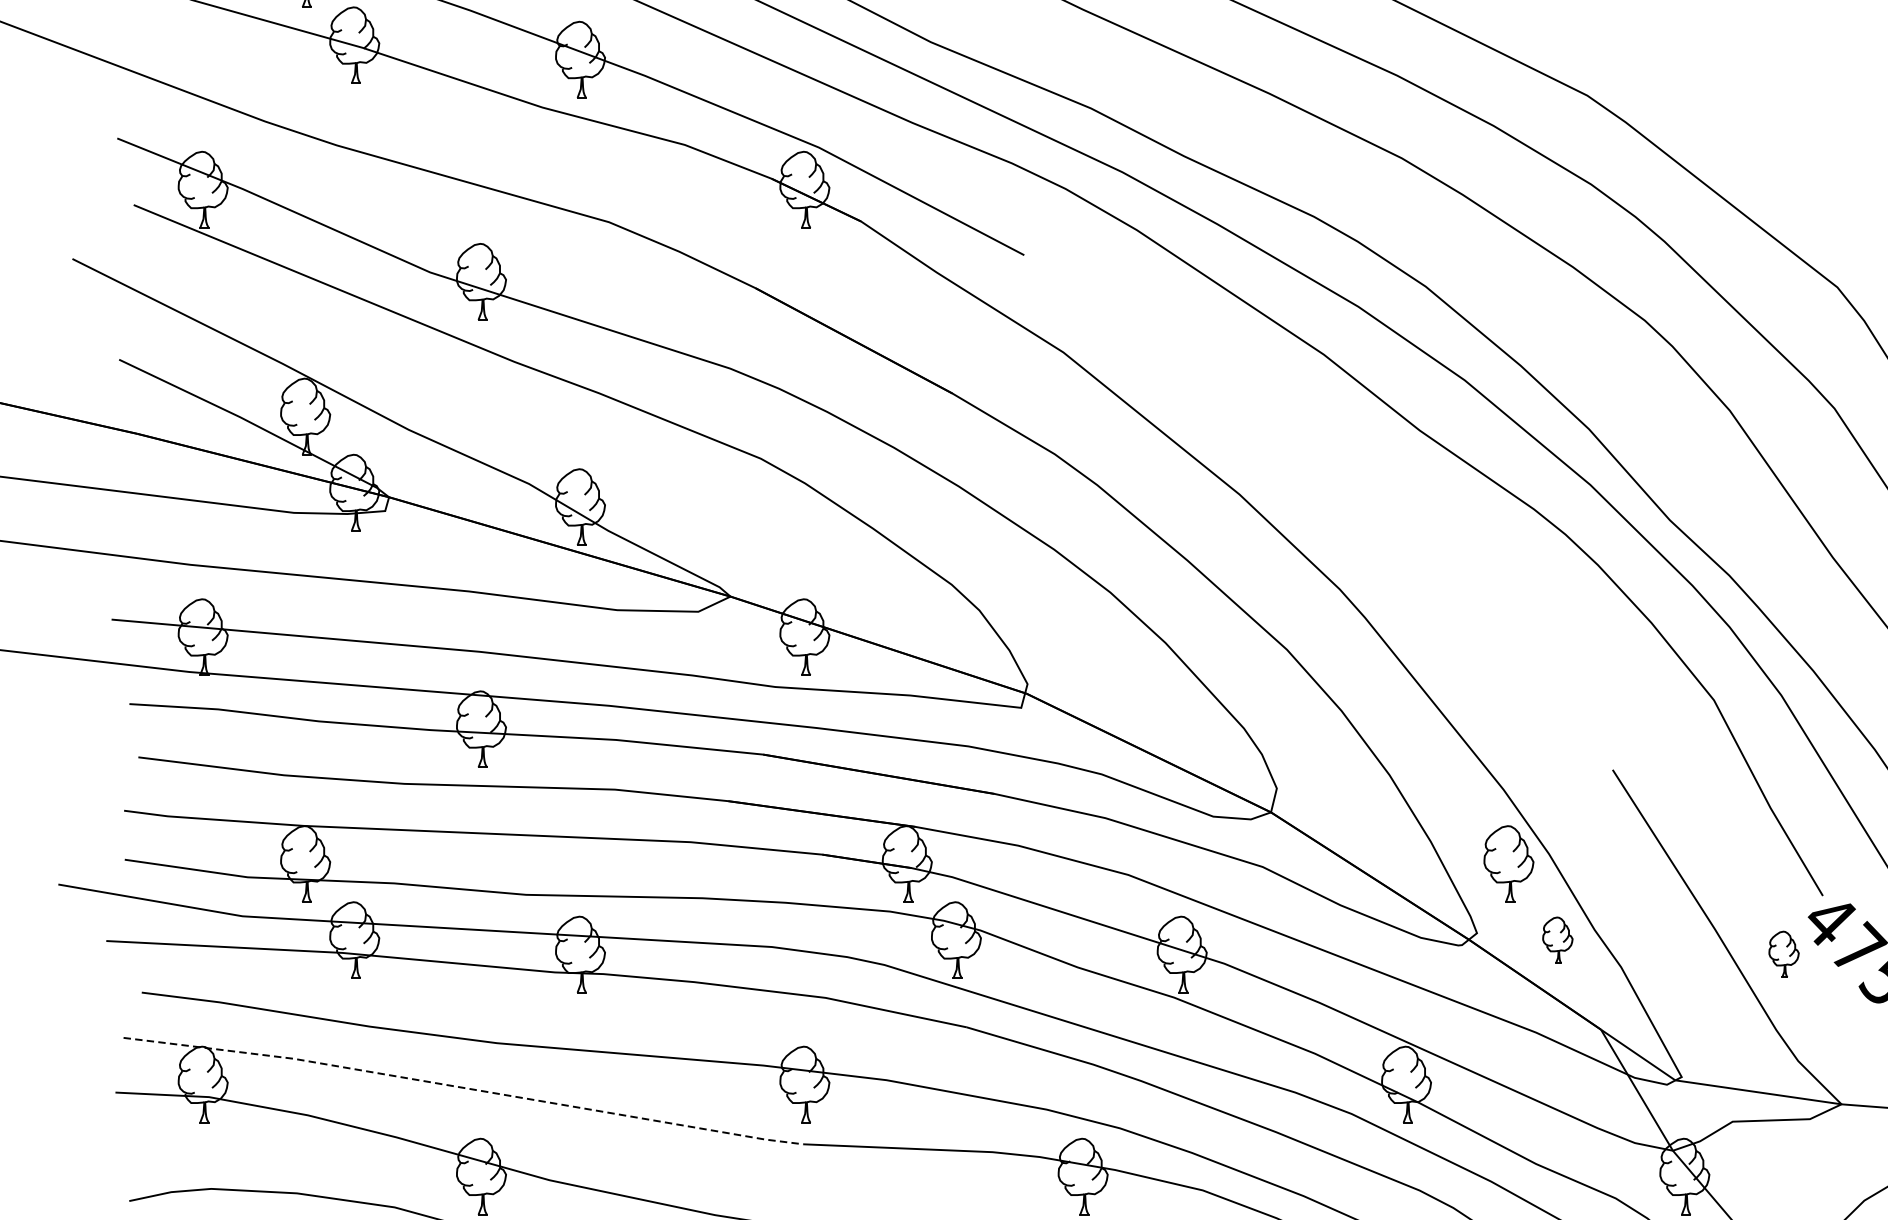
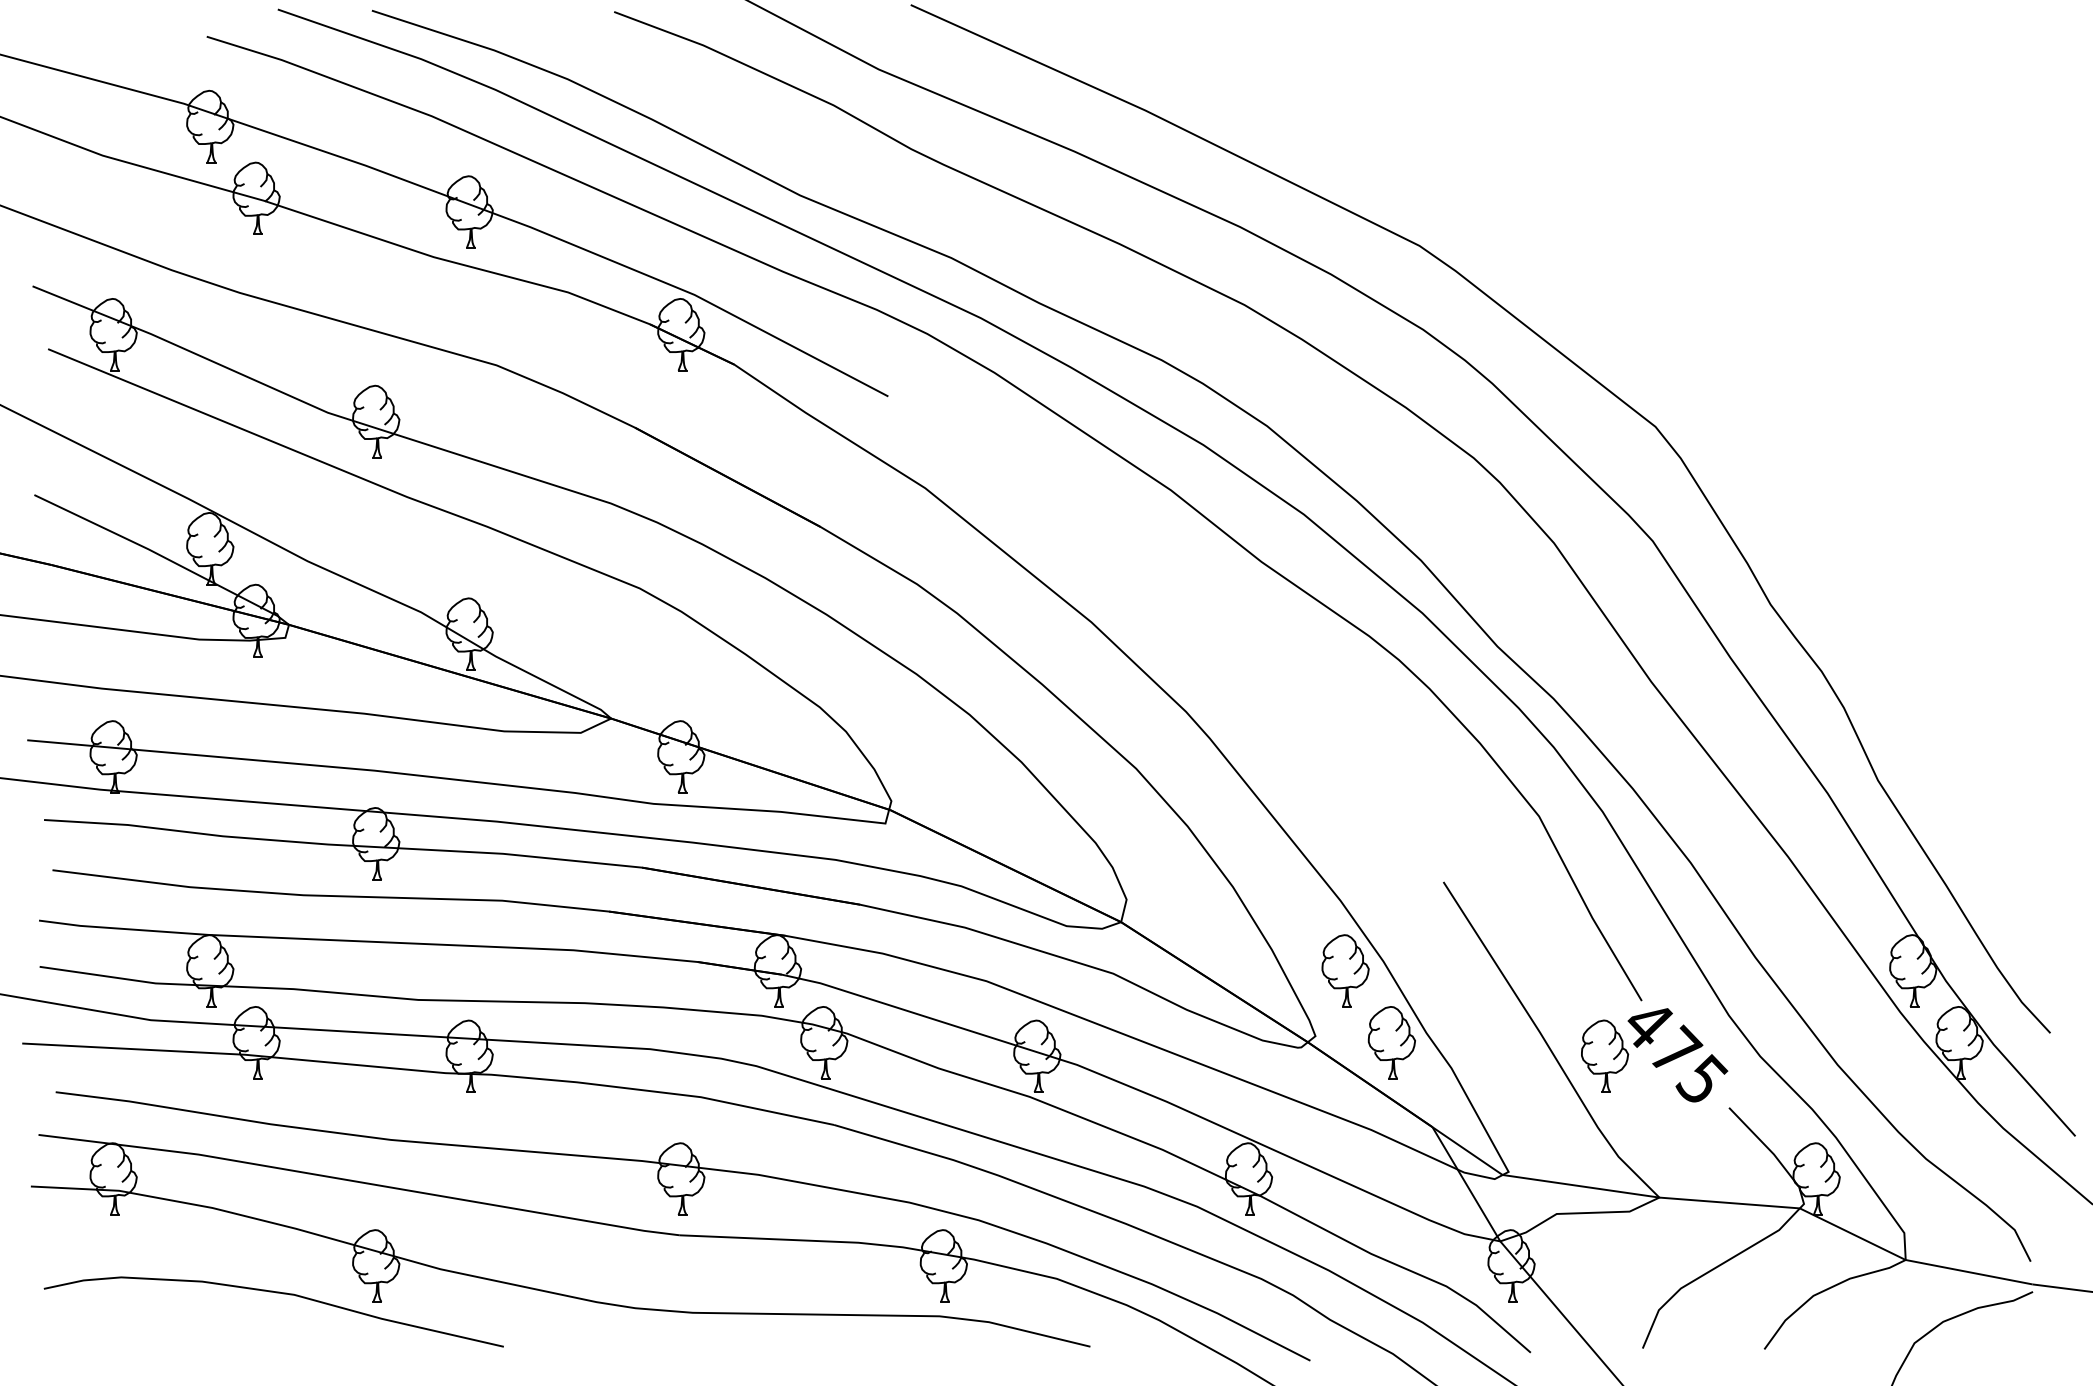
part: (1557, 939) -> (1391, 1042), size x1.67
part: (1784, 953) -> (1605, 1055), size x1.67
line: (463, 1088) -> (359, 1182), dashed -> solid

